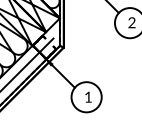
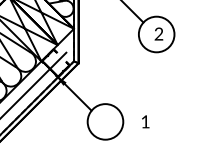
text: (88, 96) -> (145, 121), moved

